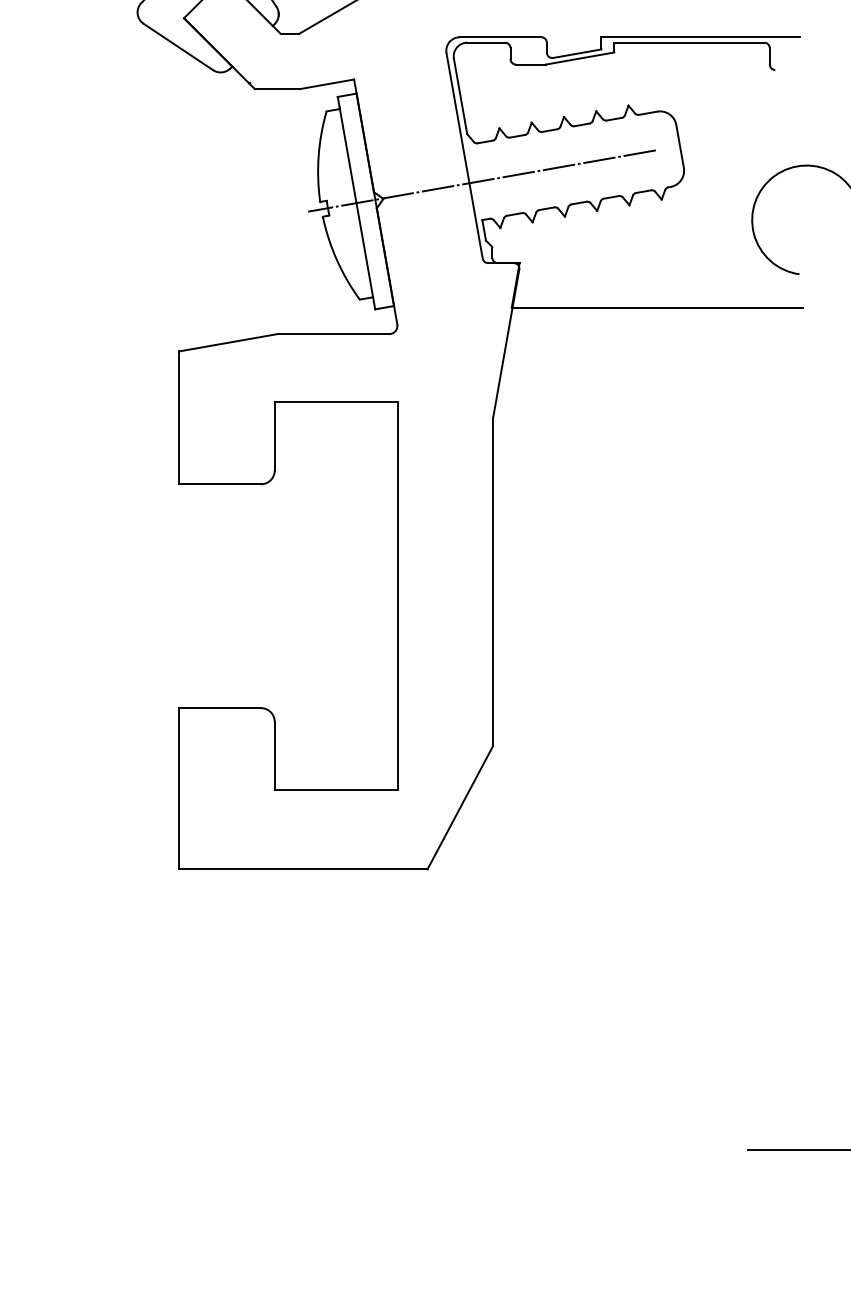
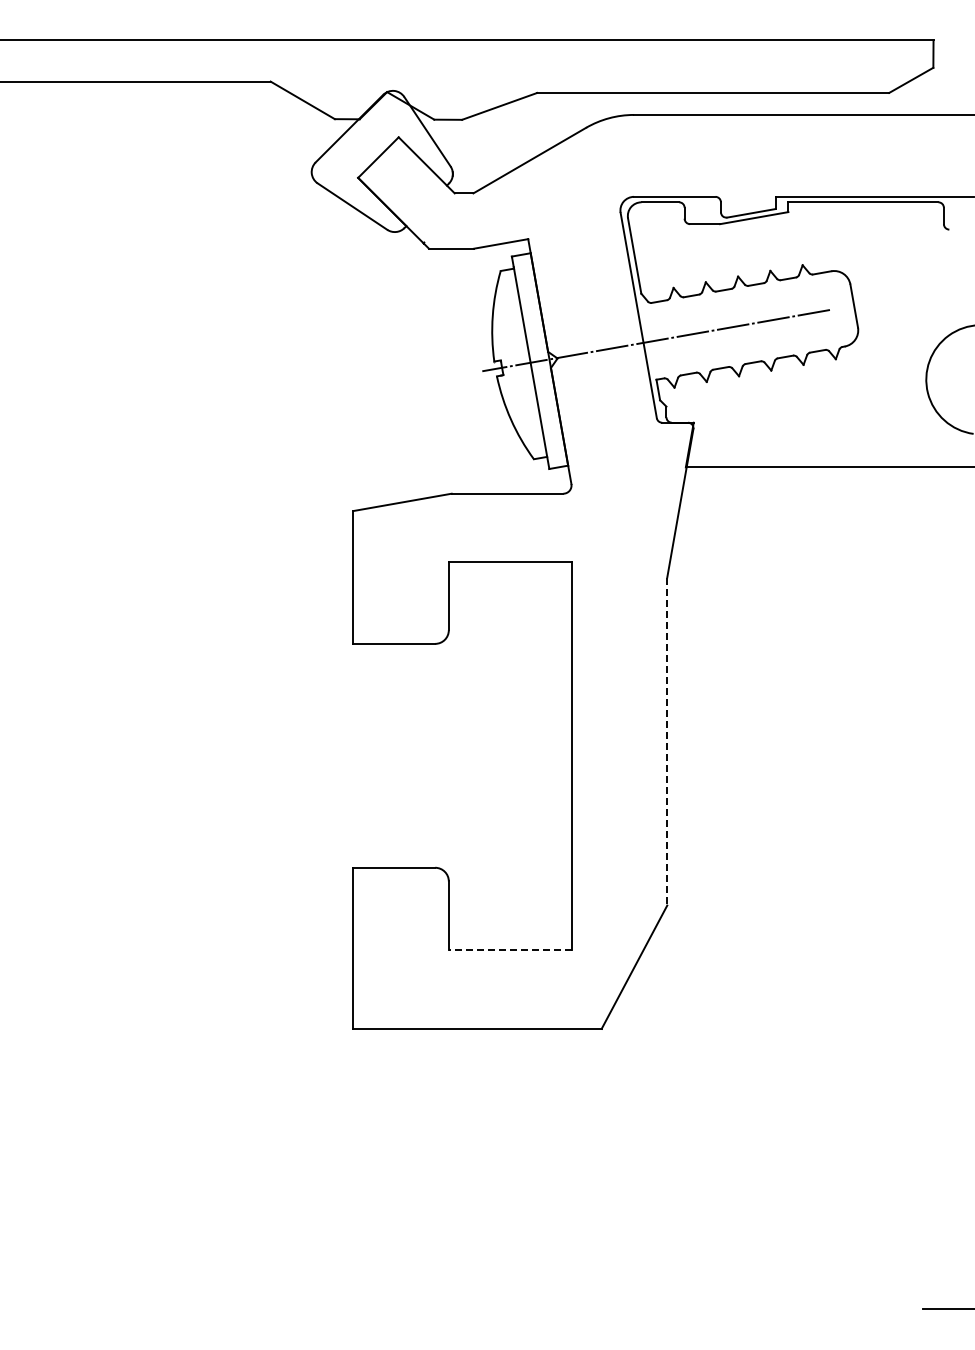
line: (493, 581) -> (667, 741), solid -> dashed
line: (335, 789) -> (509, 949), solid -> dashed

